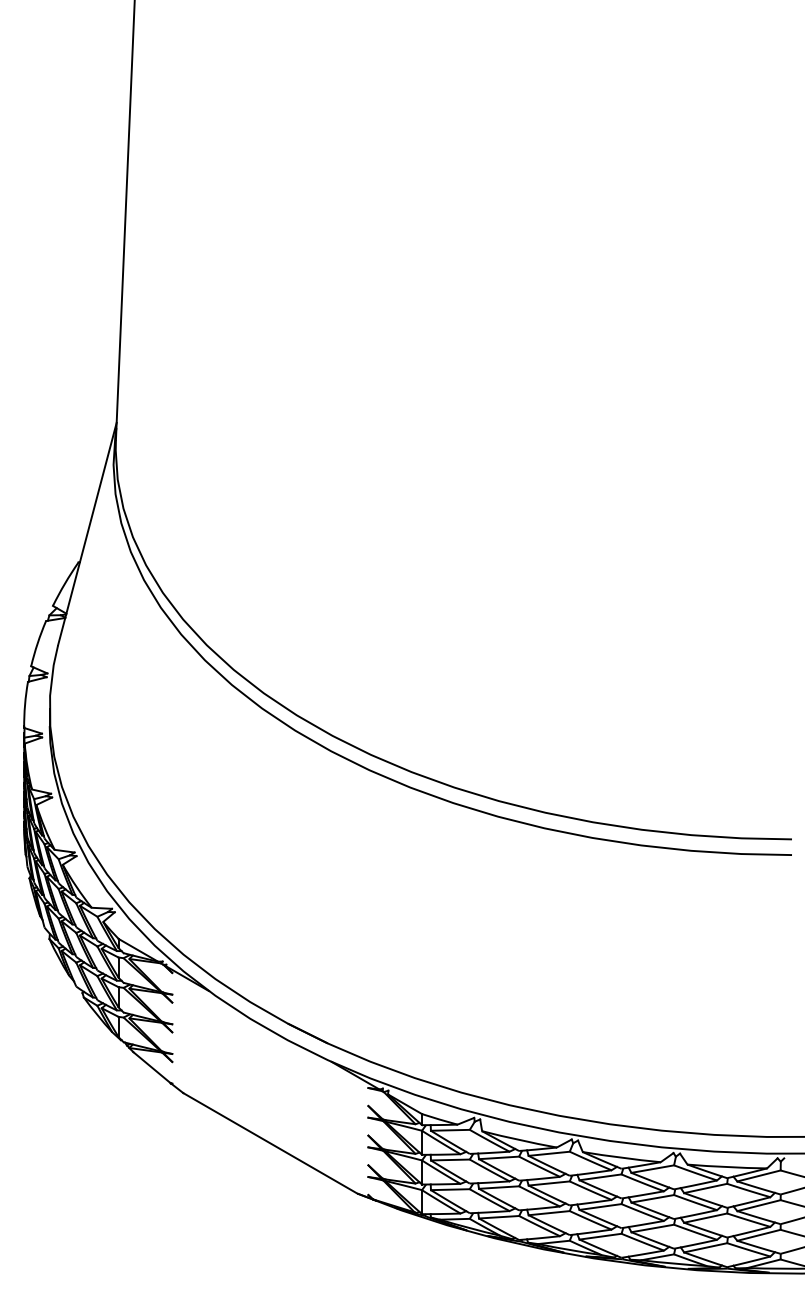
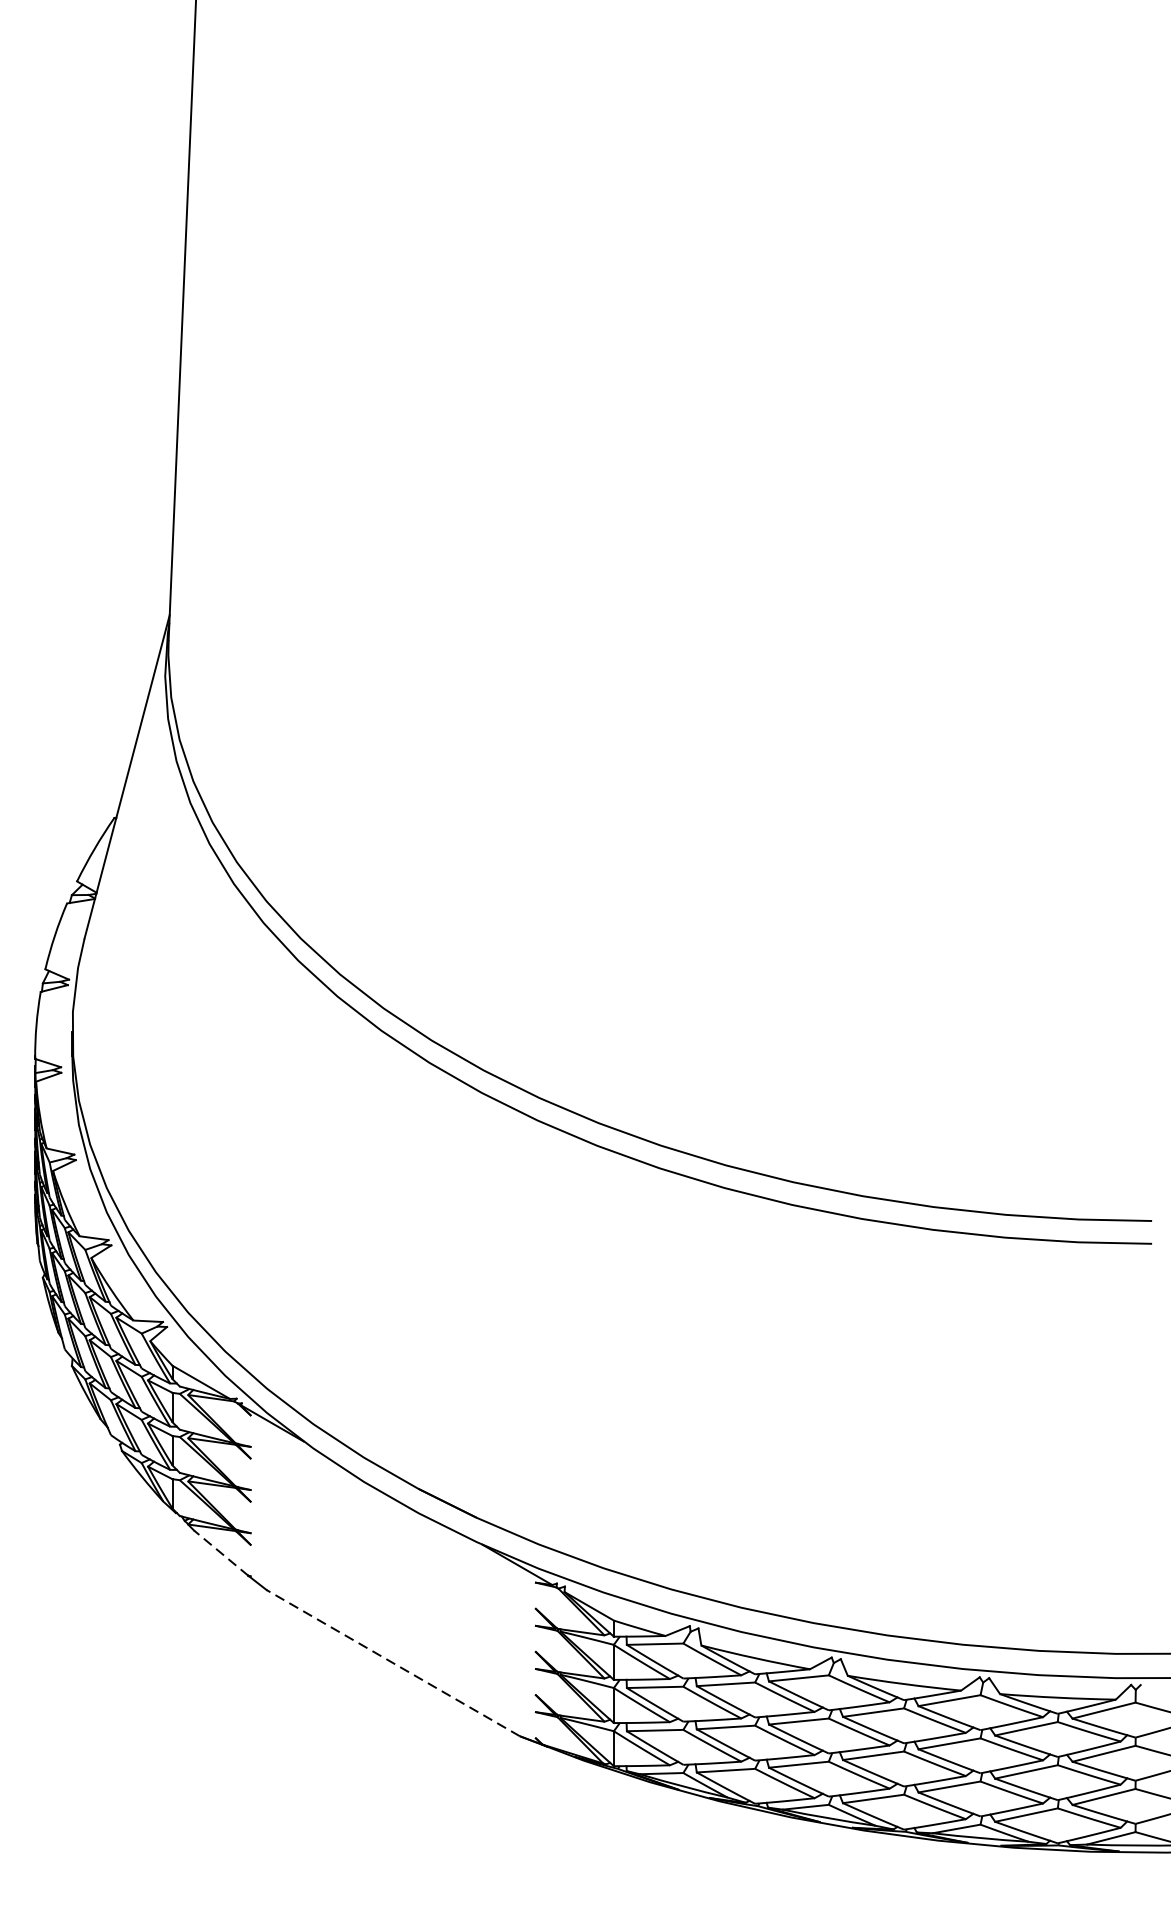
line: (151, 1067) -> (220, 1552), solid -> dashed
line: (269, 1143) -> (392, 1663), solid -> dashed

